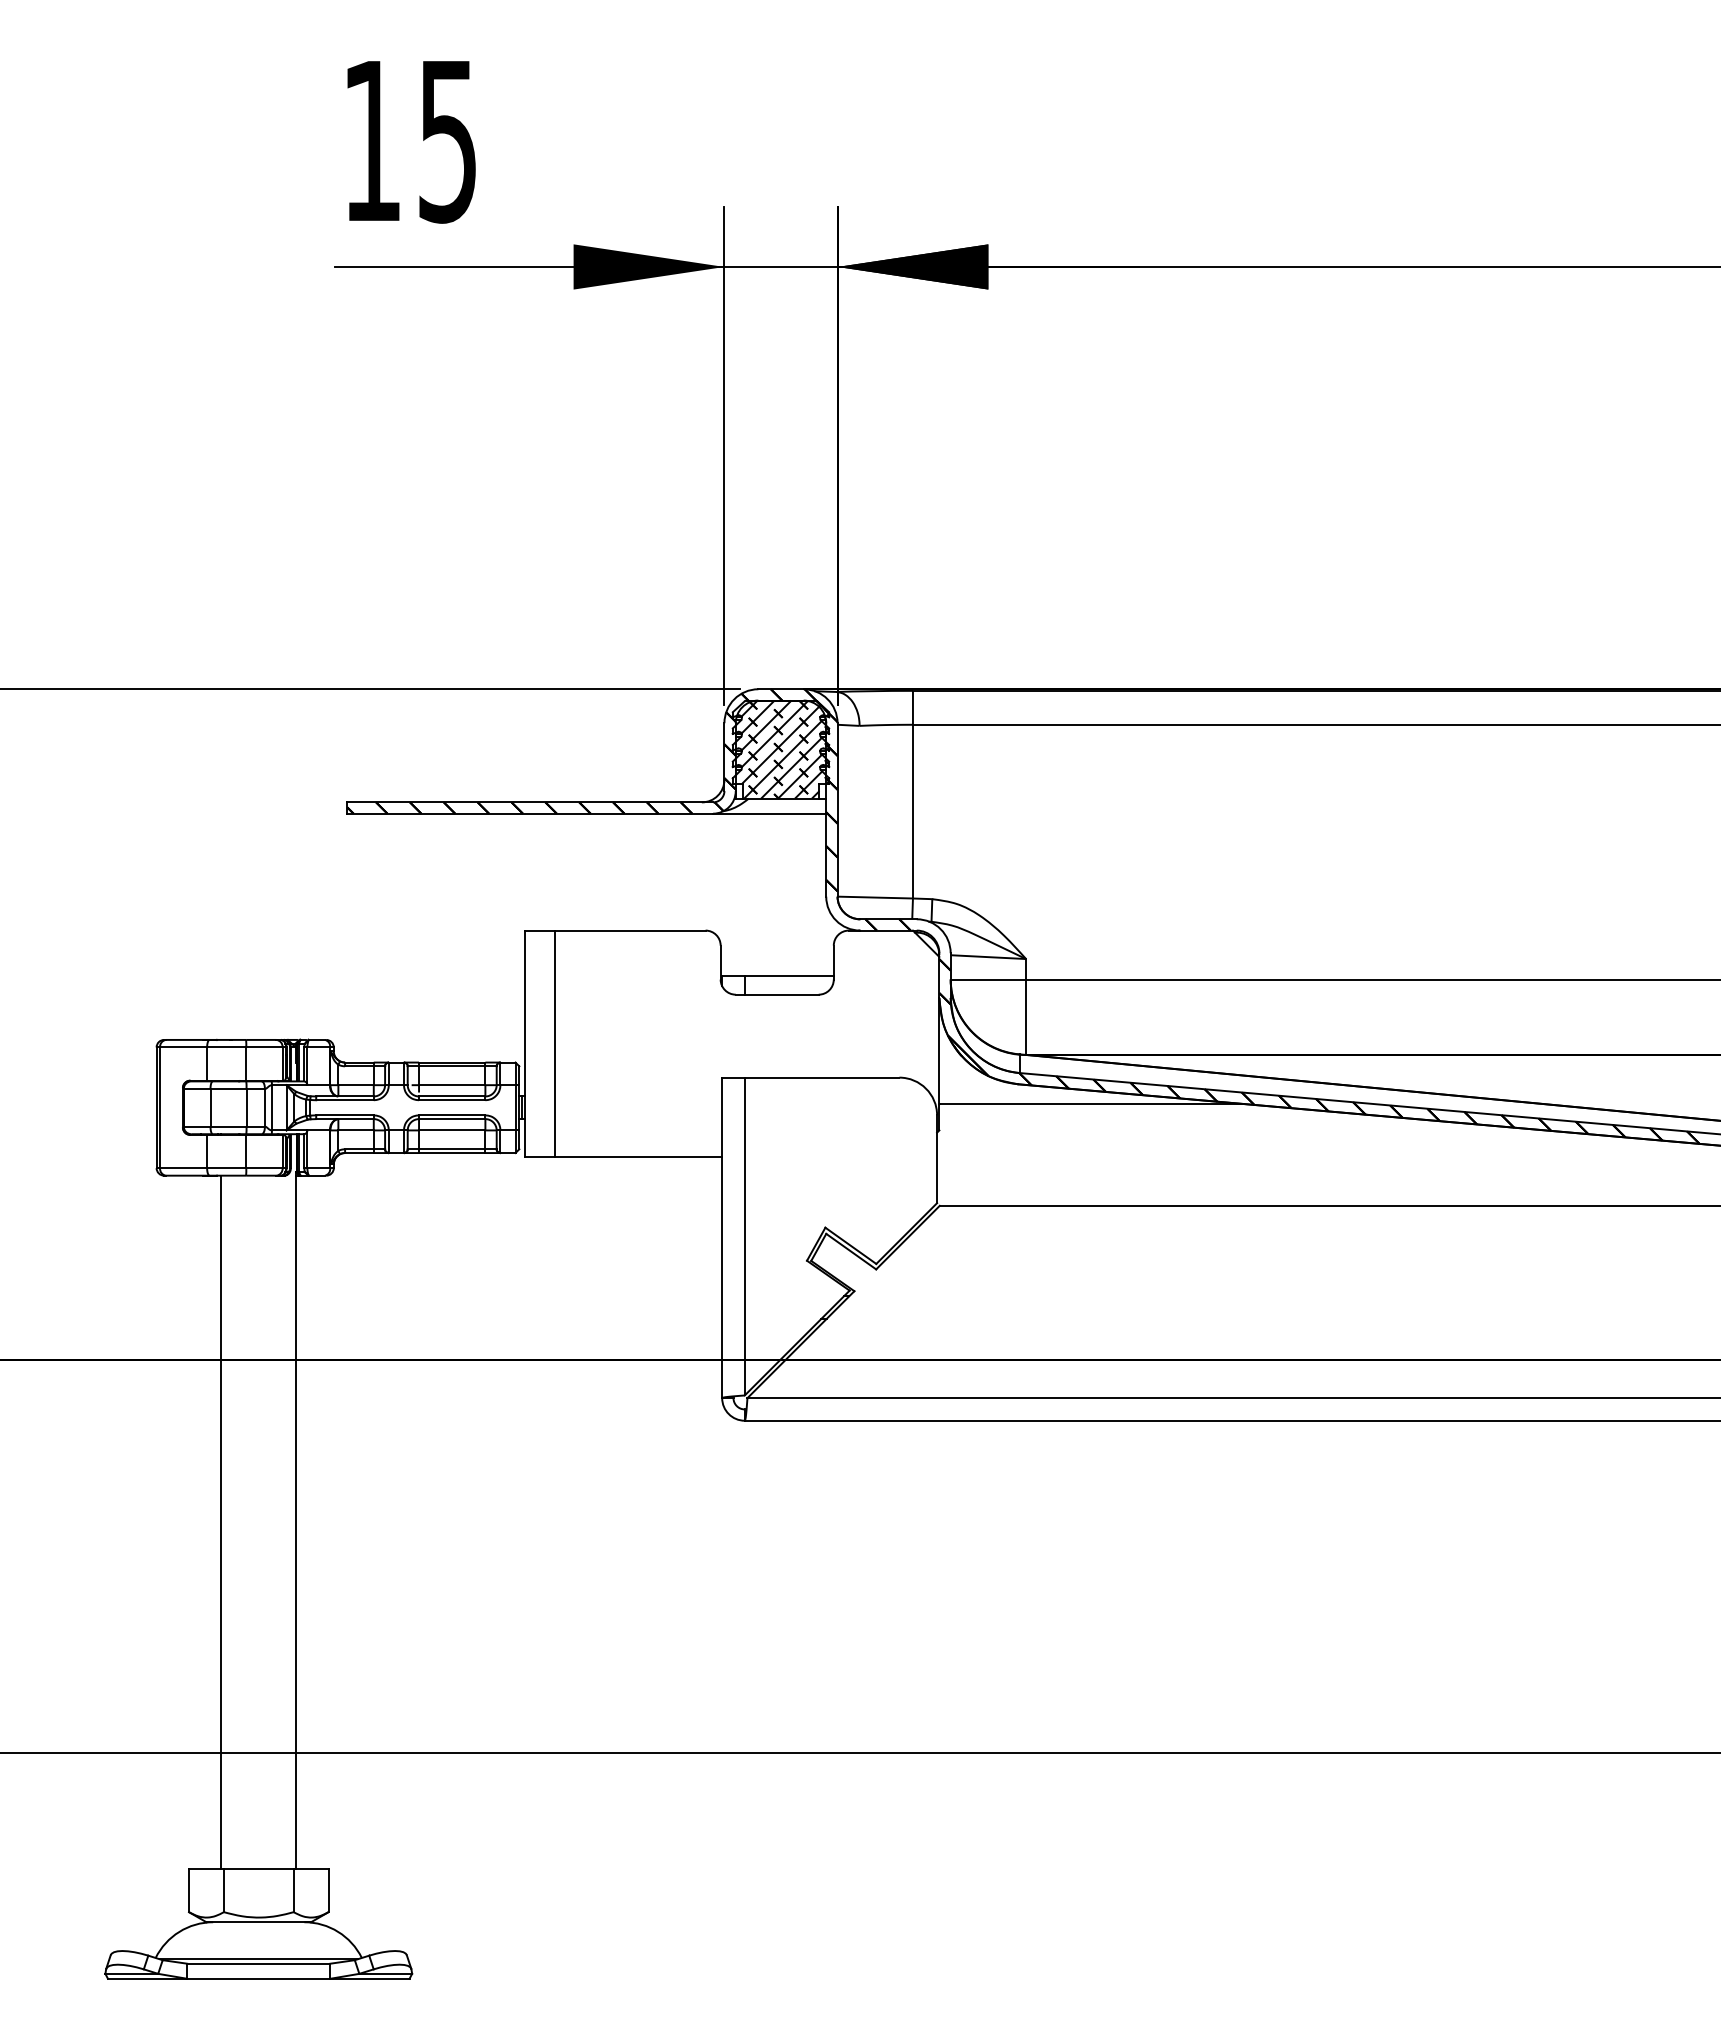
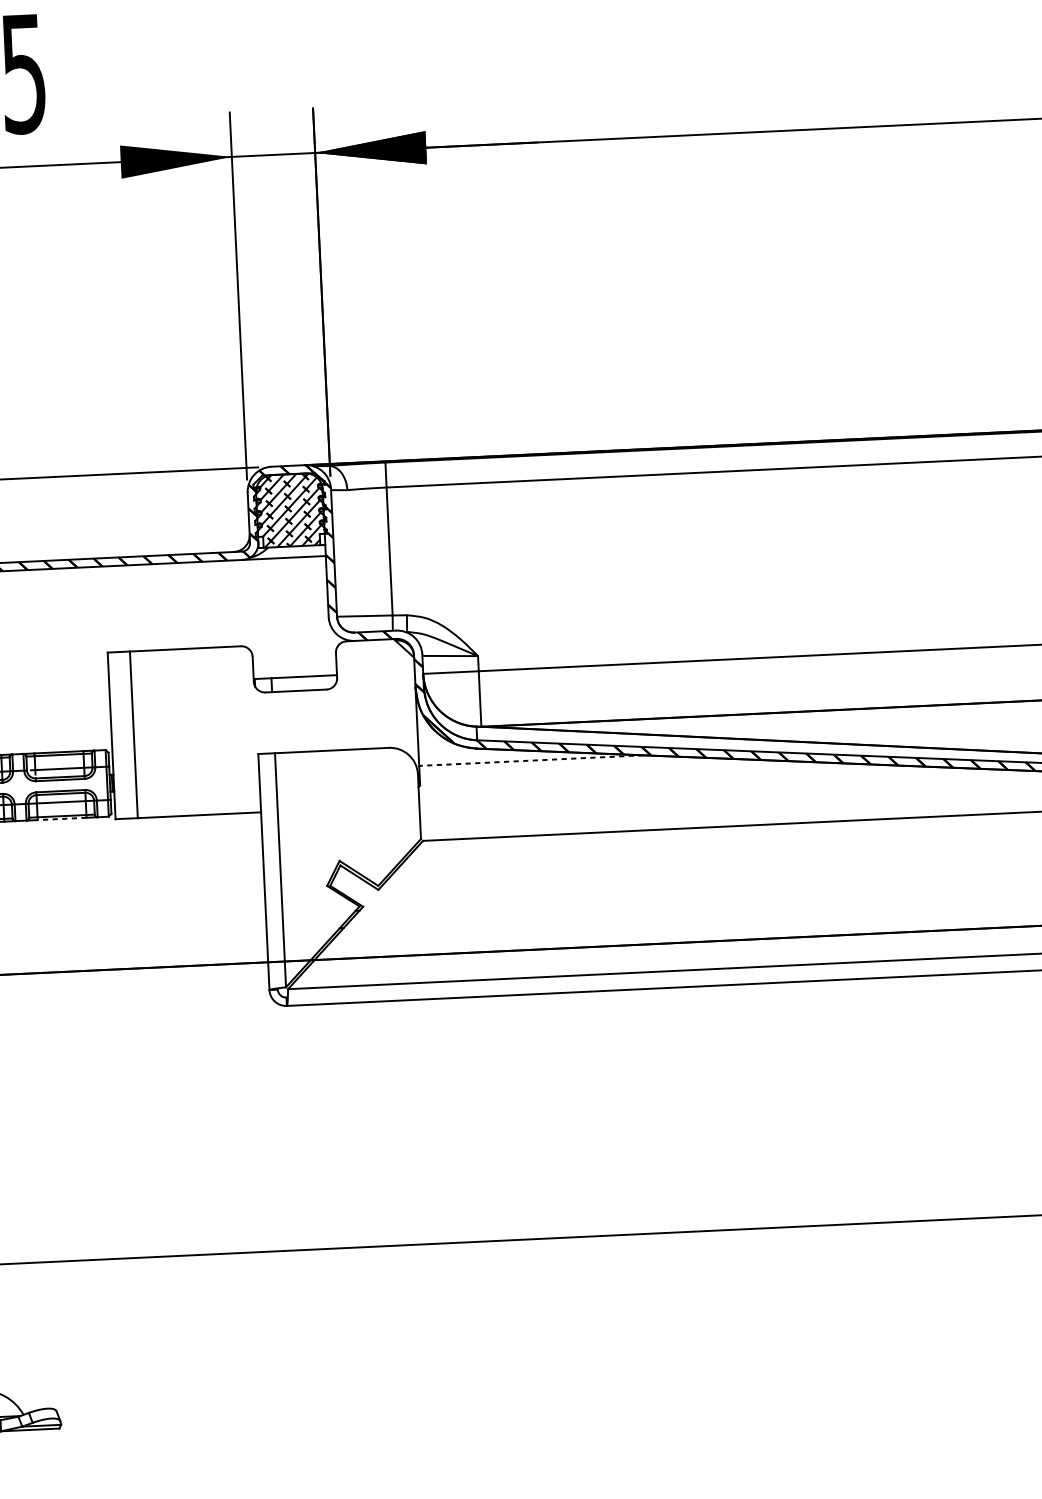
line: (1091, 1104) -> (531, 760), solid -> dashed
line: (451, 1153) -> (61, 819), solid -> dashed

